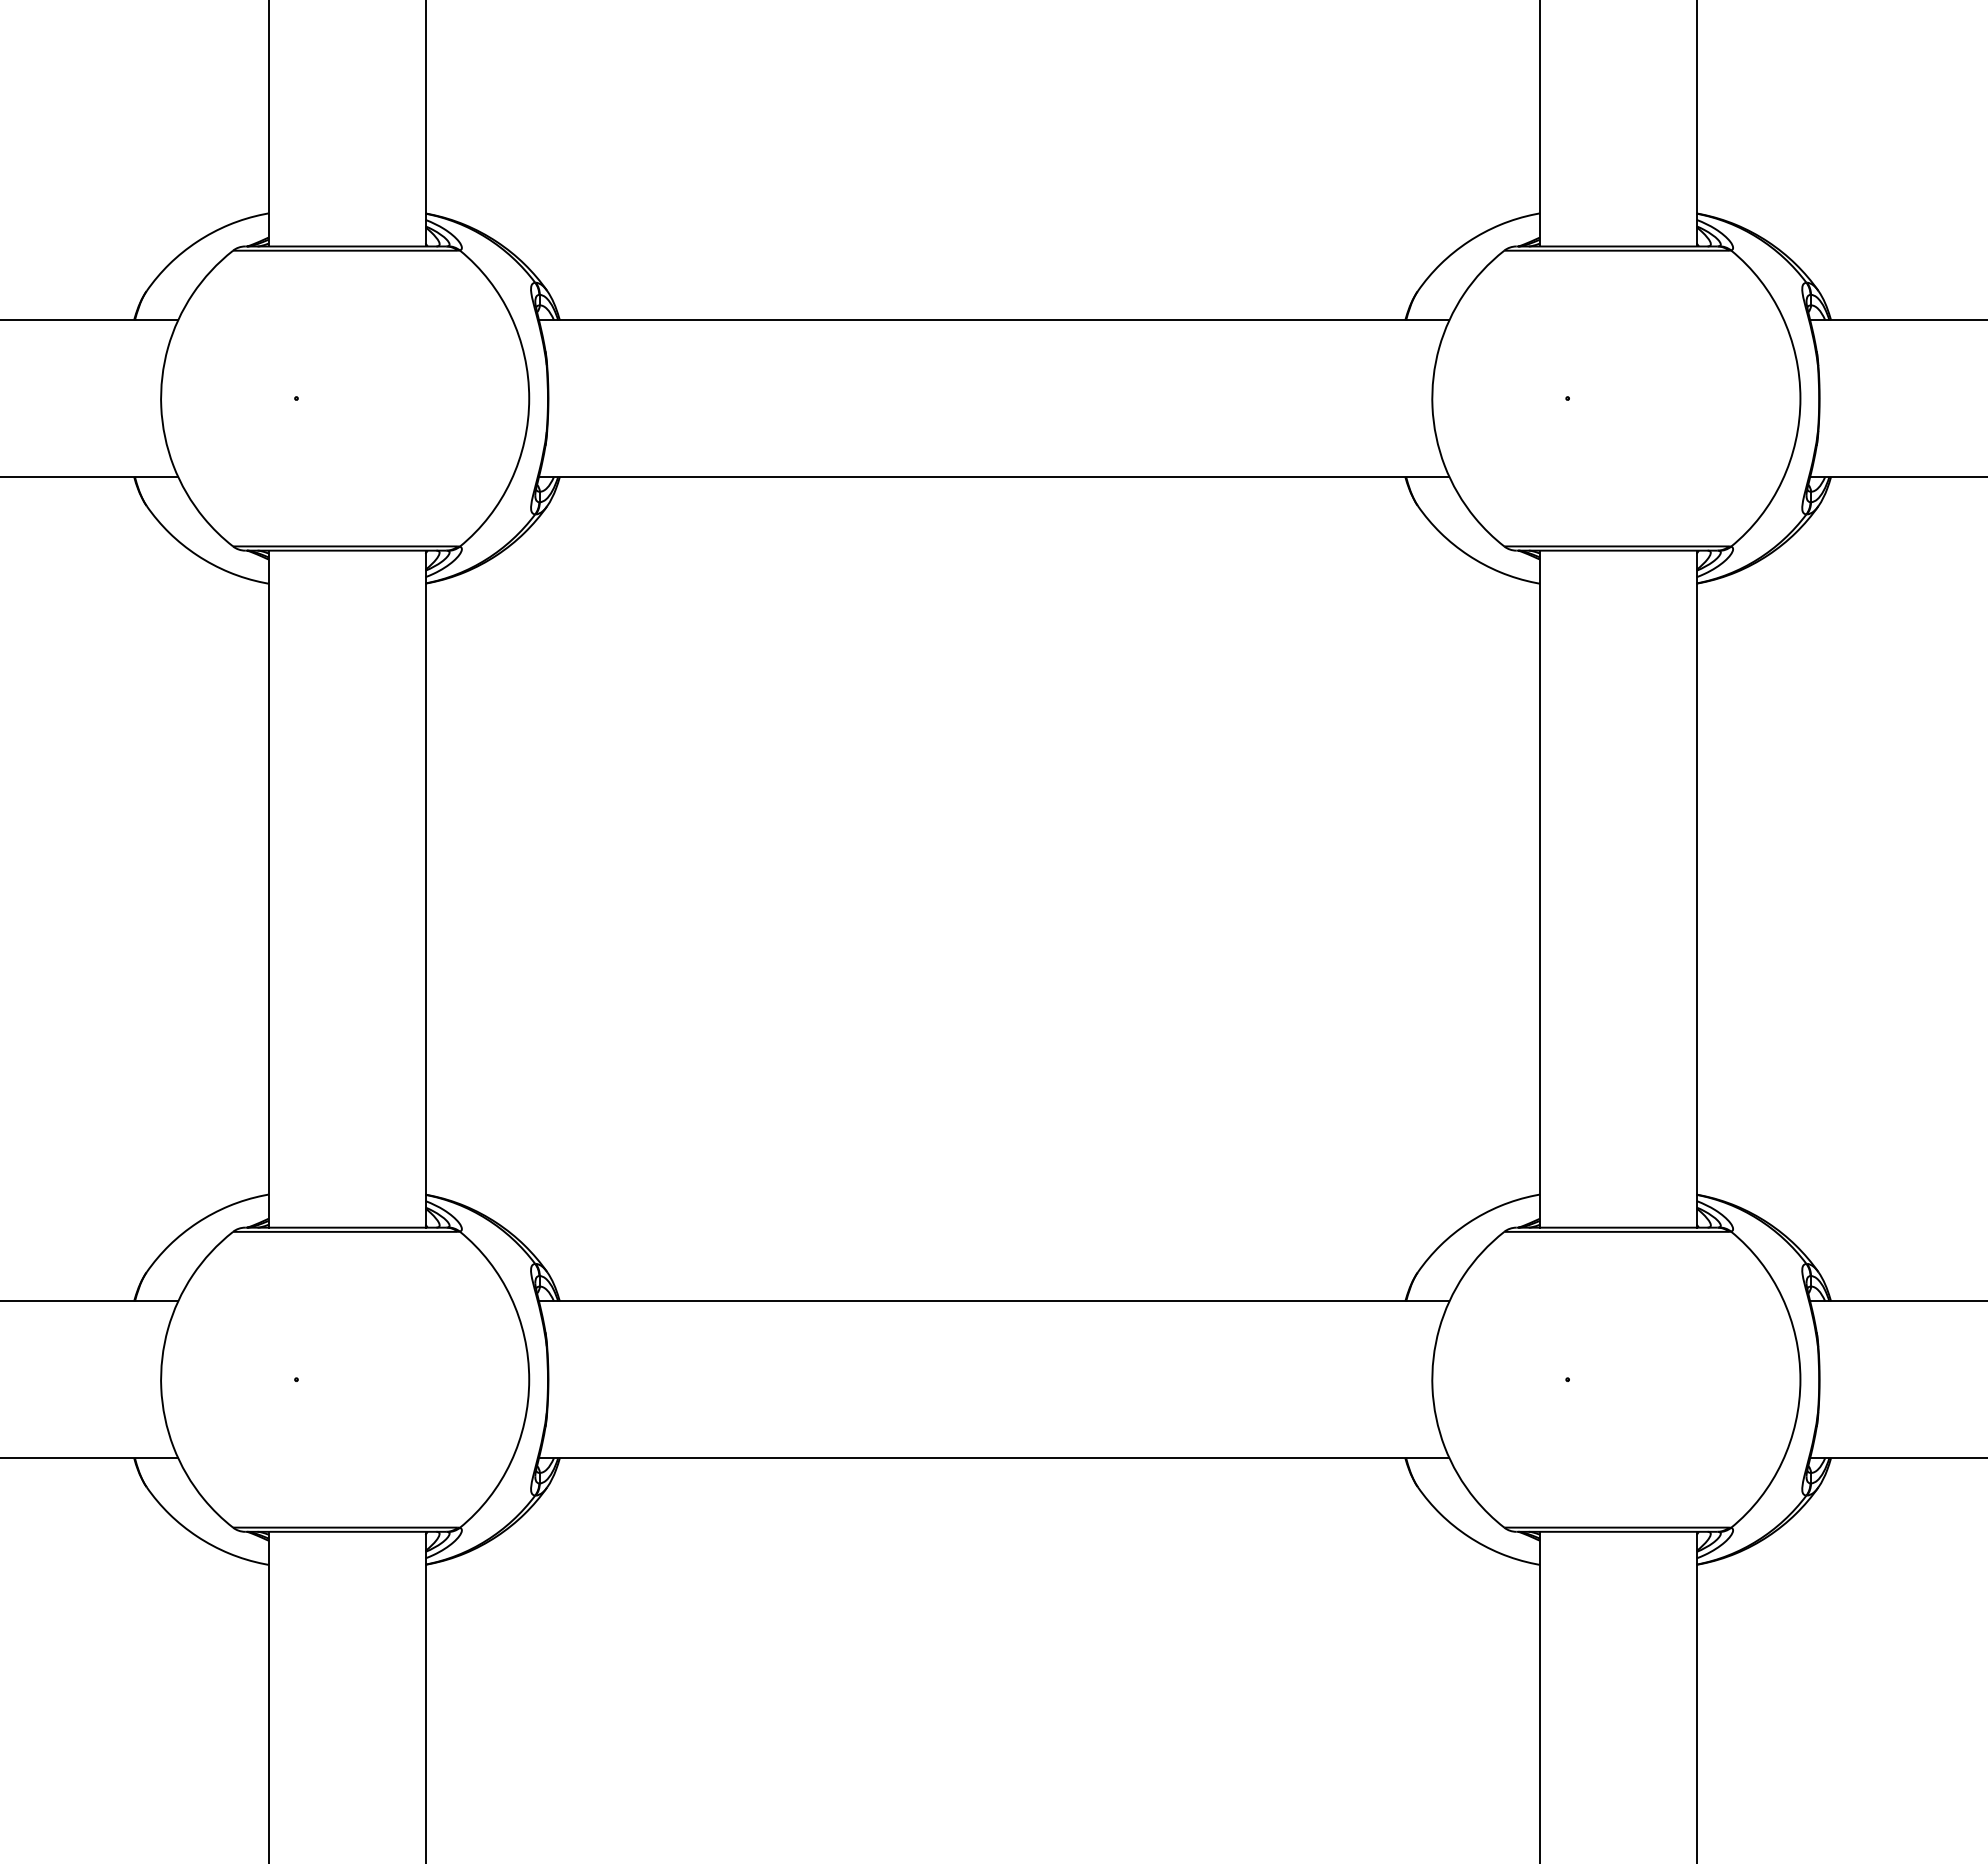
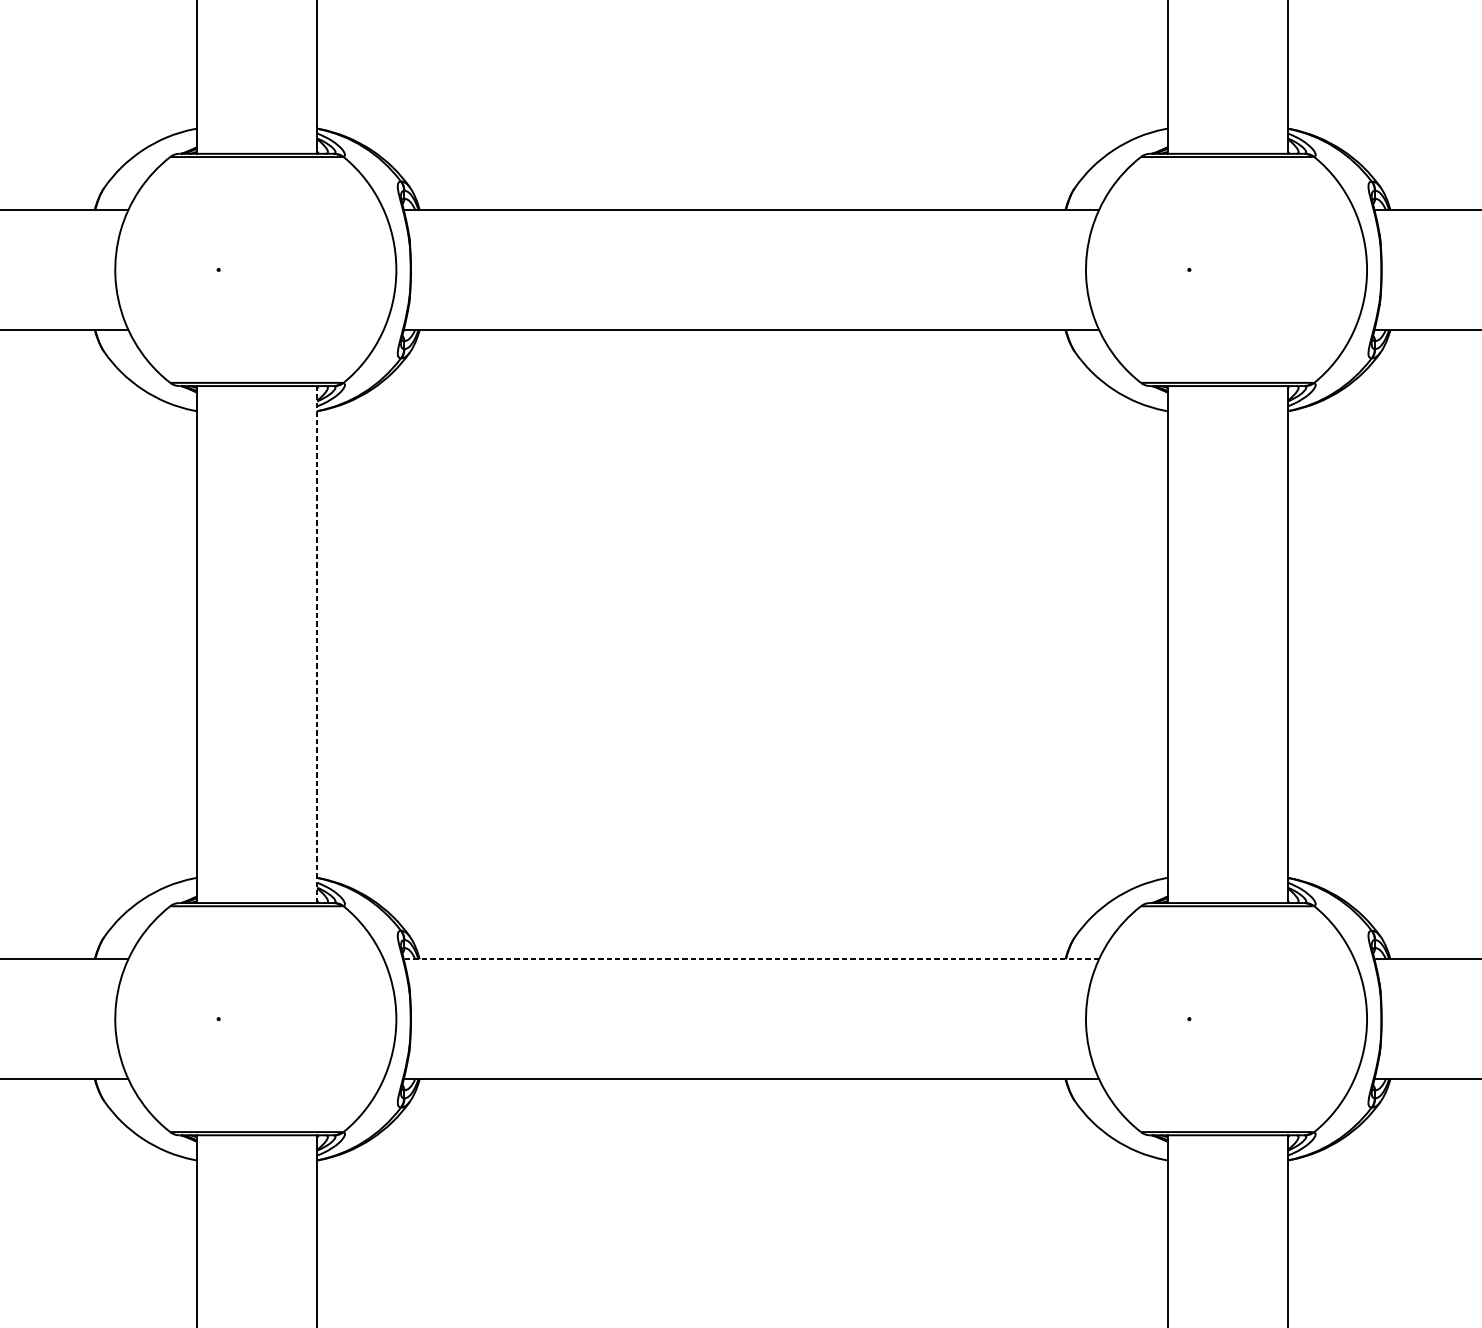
line: (425, 889) -> (317, 644), solid -> dashed
line: (993, 1301) -> (750, 959), solid -> dashed

